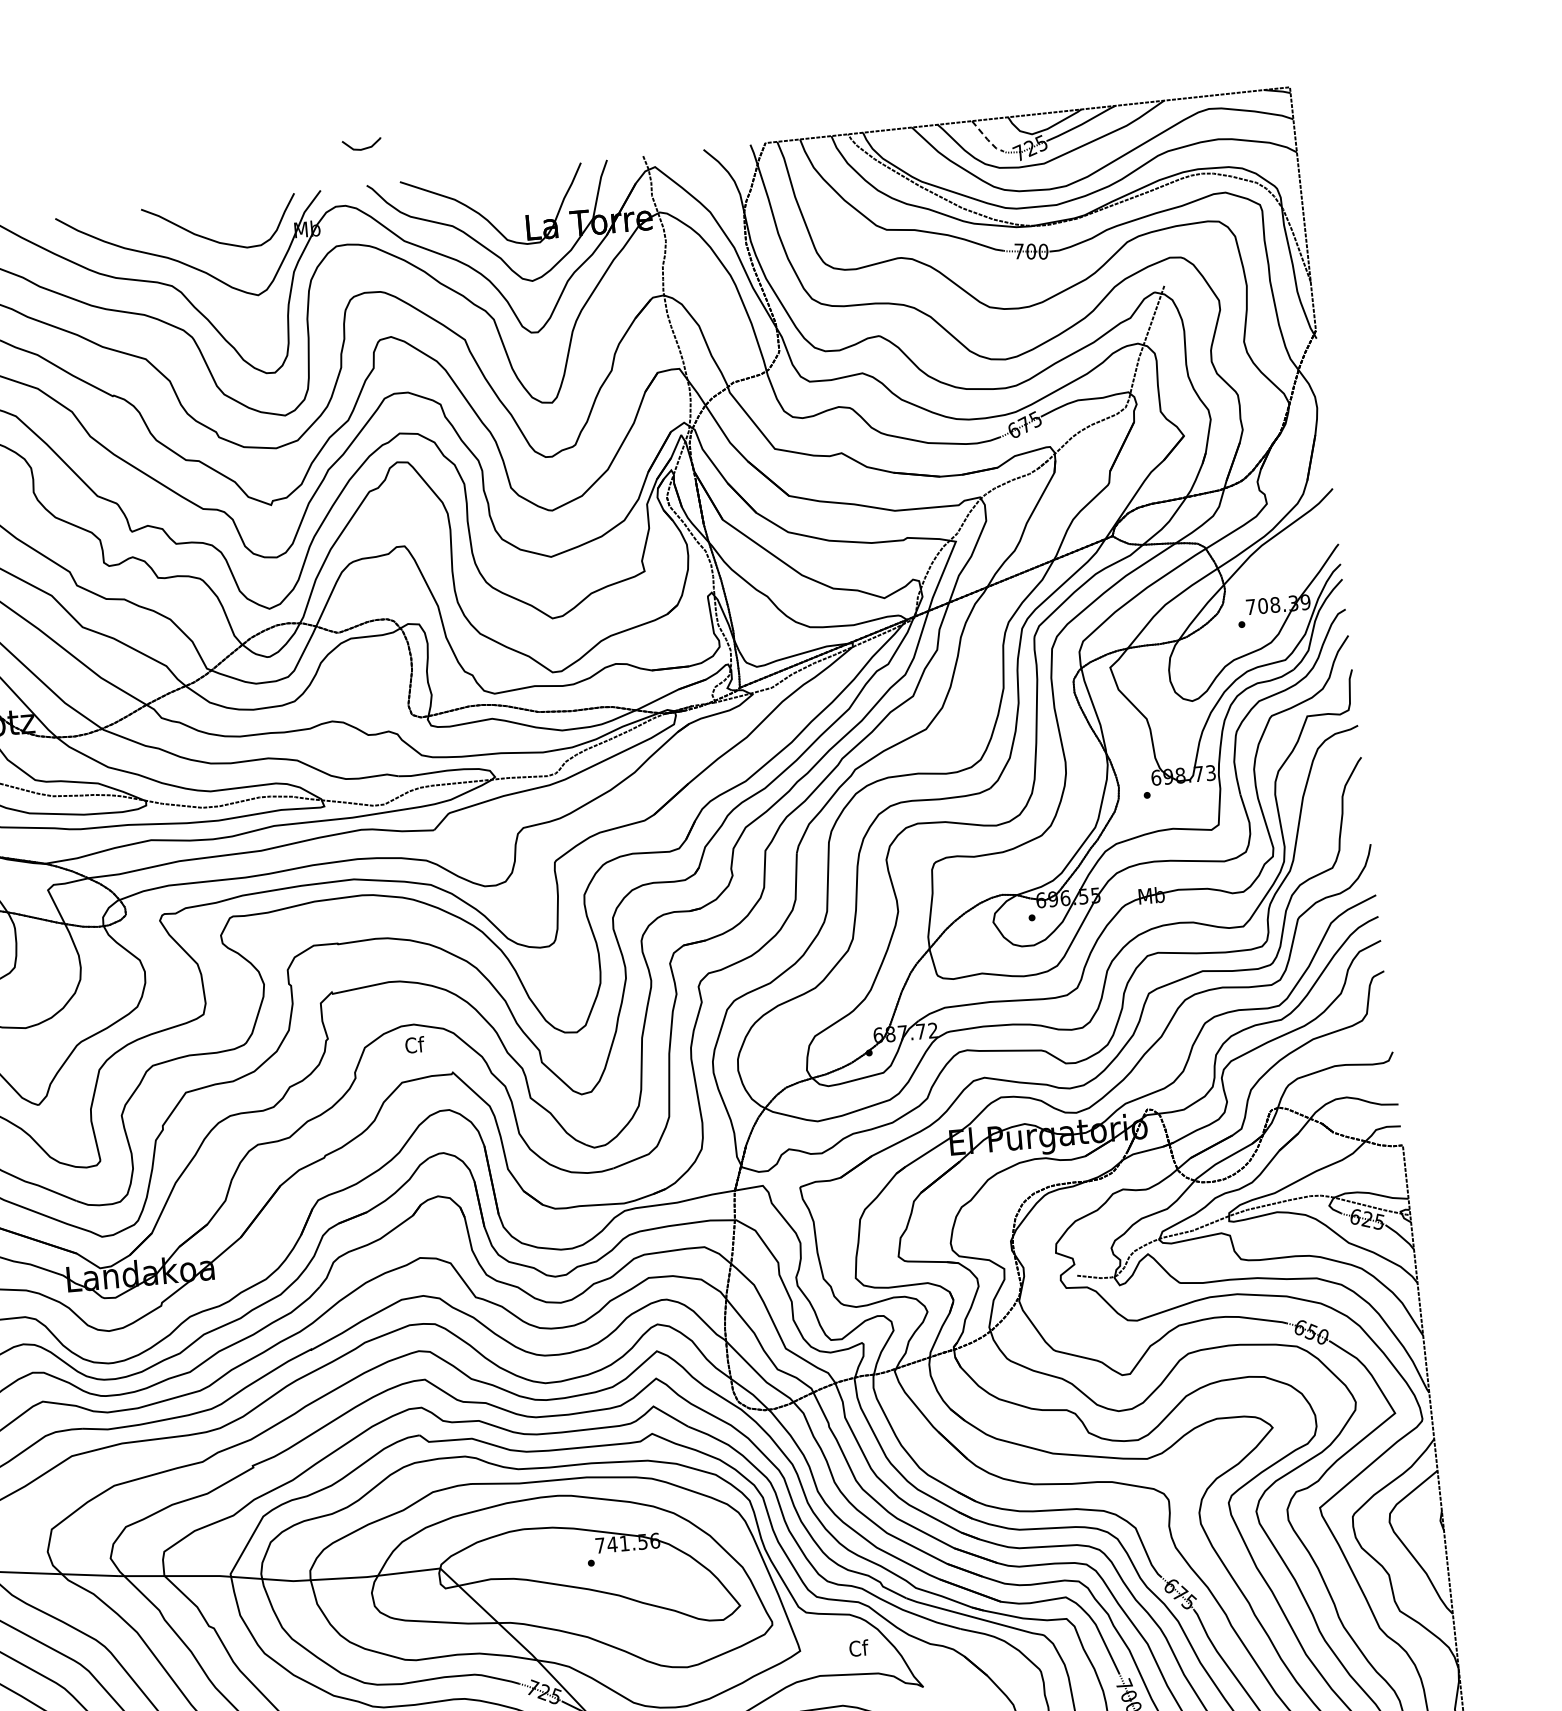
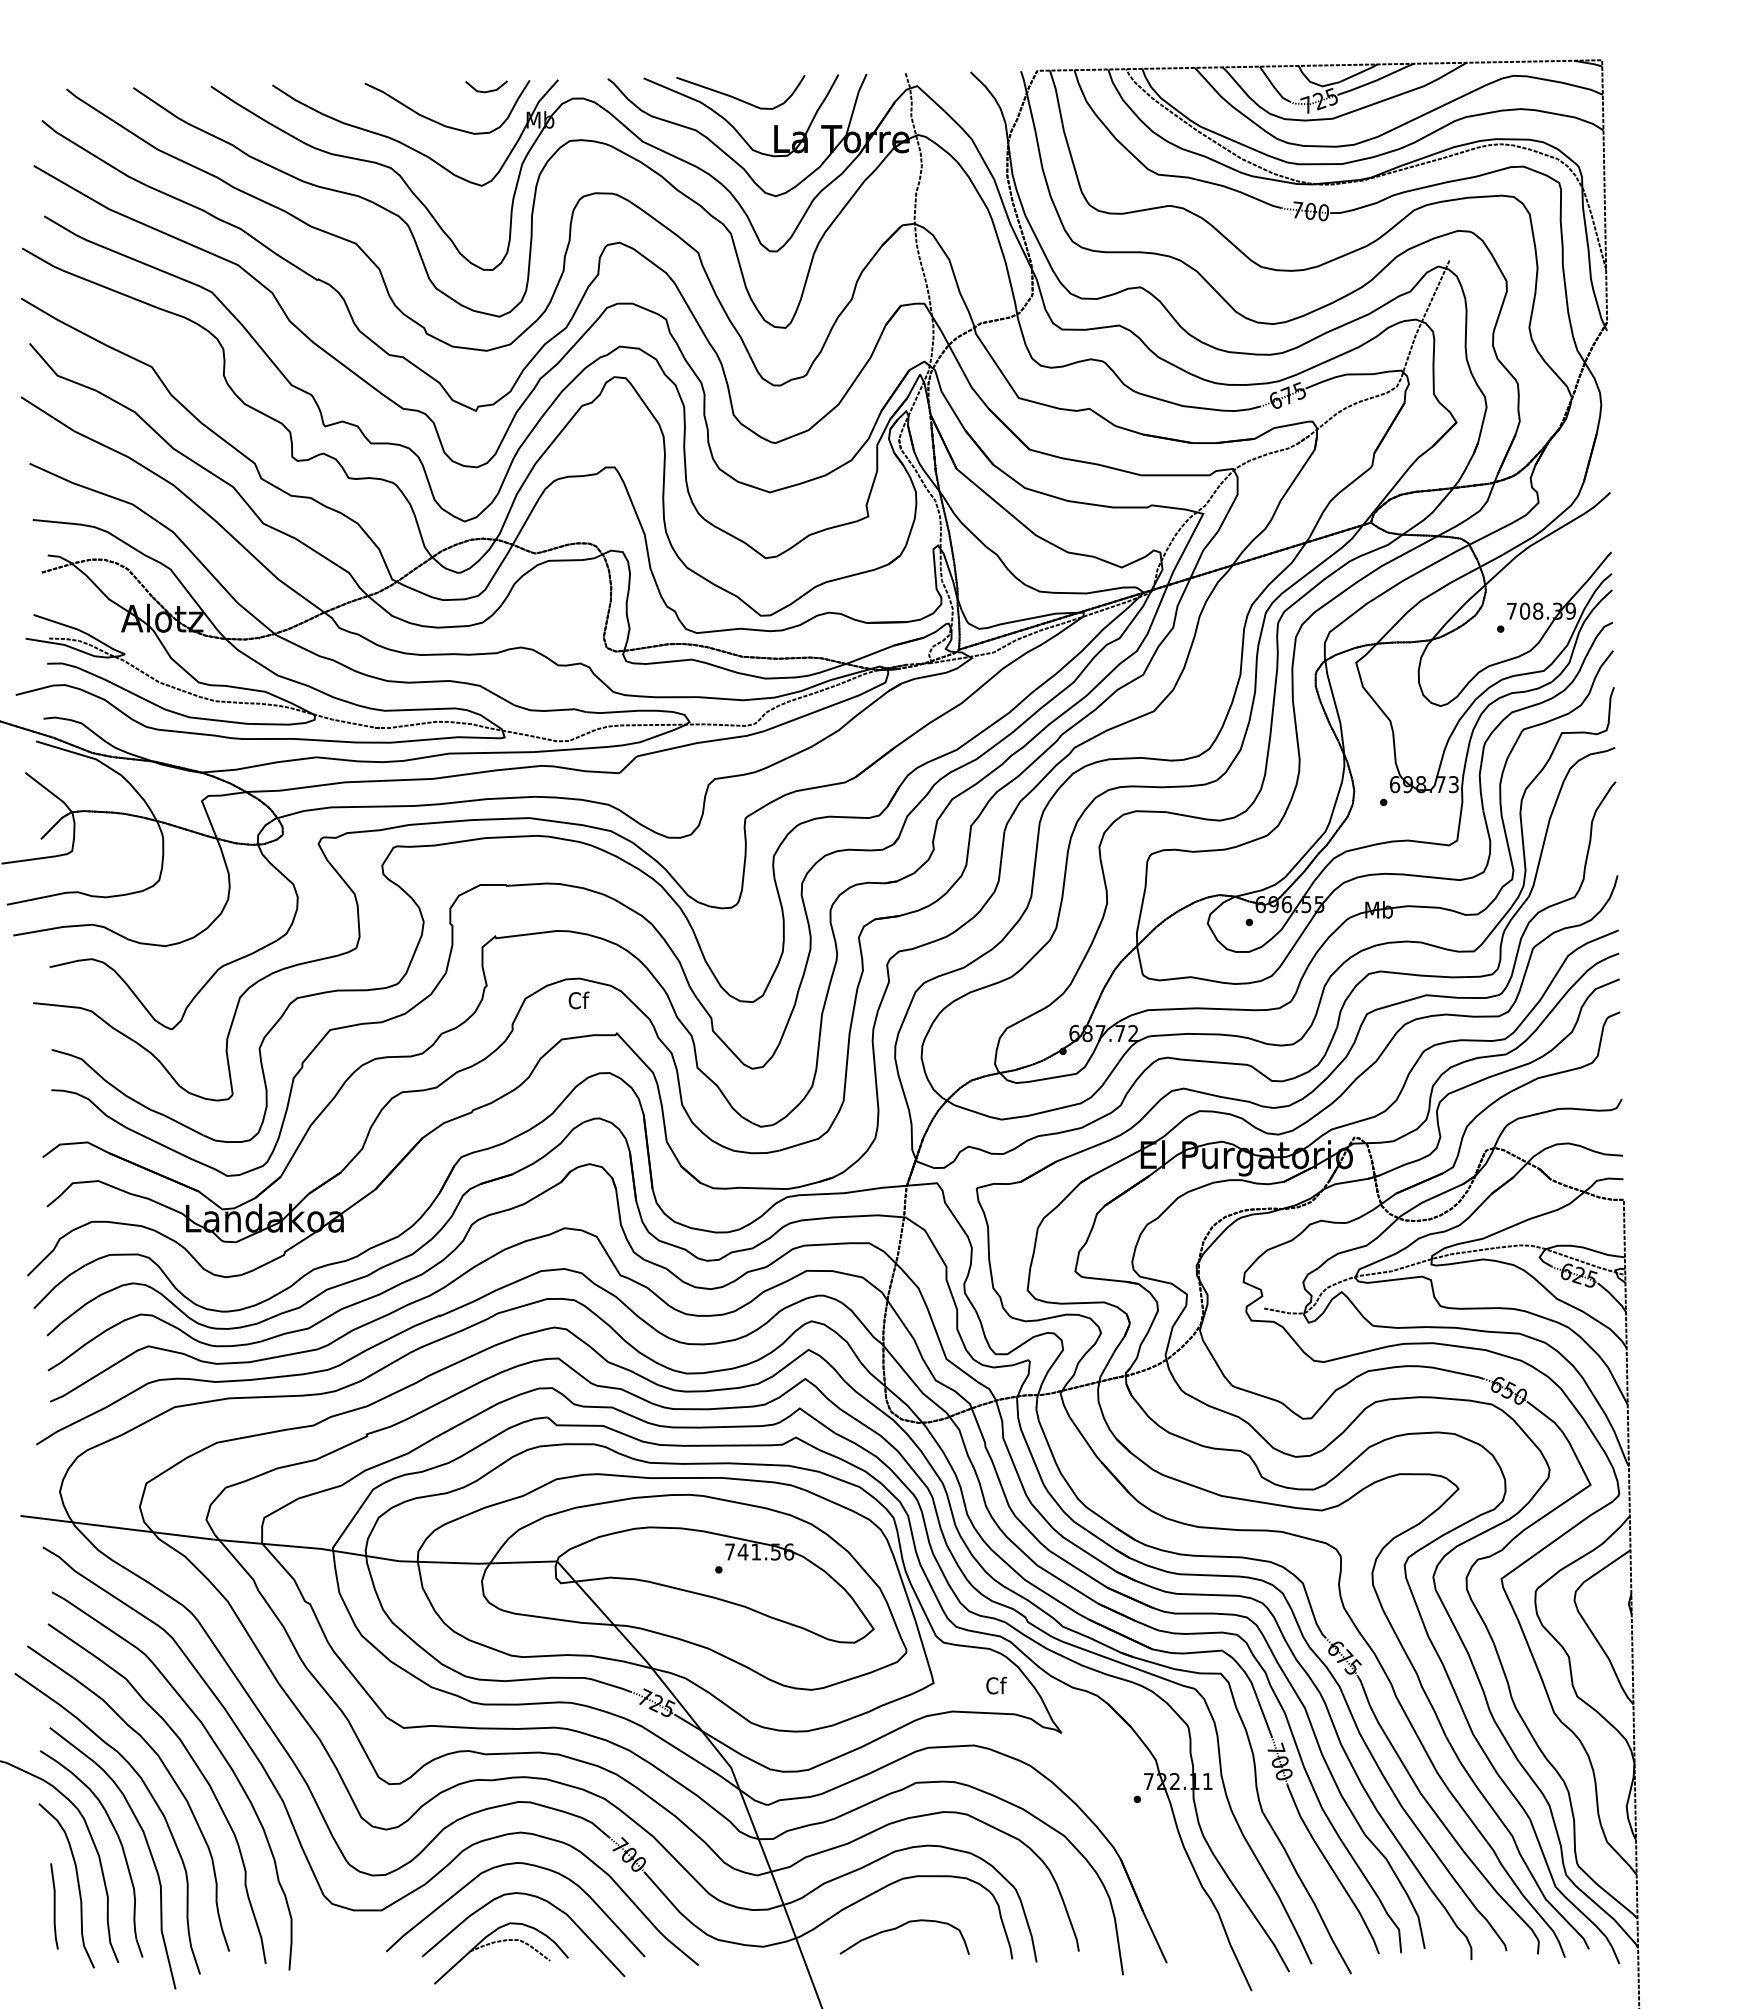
line: (987, 139) -> (1274, 87), dashed -> solid
curve: (363, 147) -> (487, 90), moved
curve: (490, 193) -> (739, 98), added

